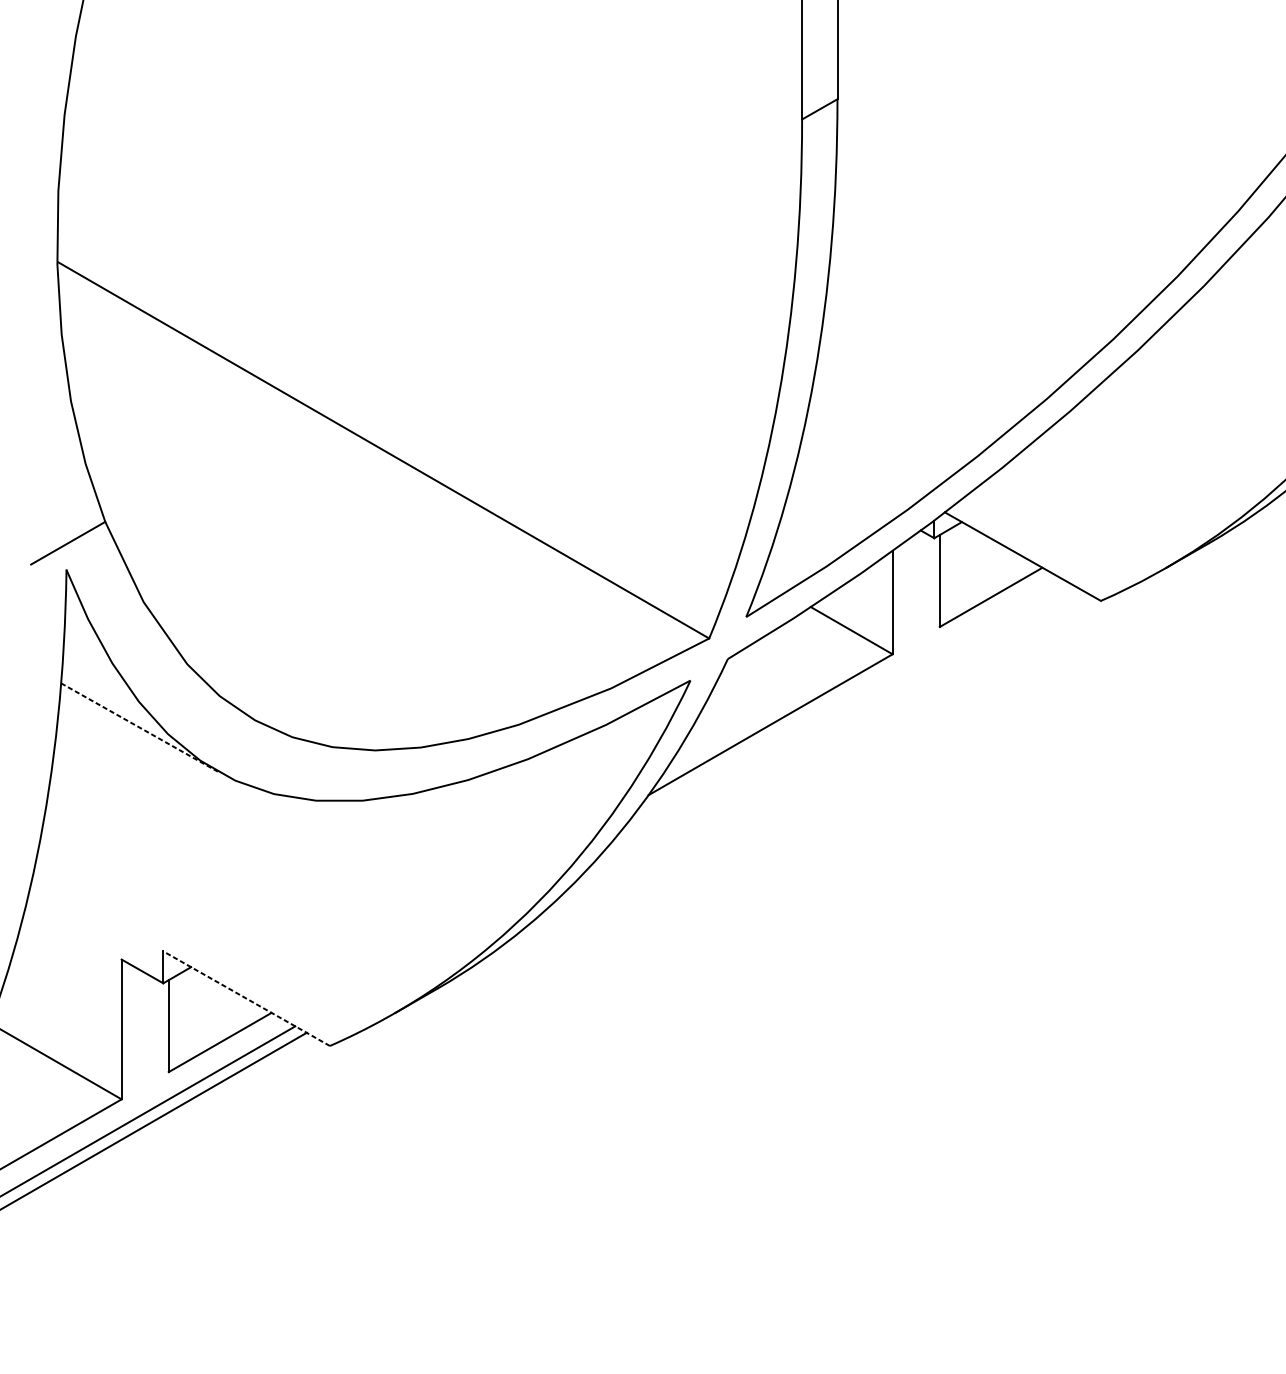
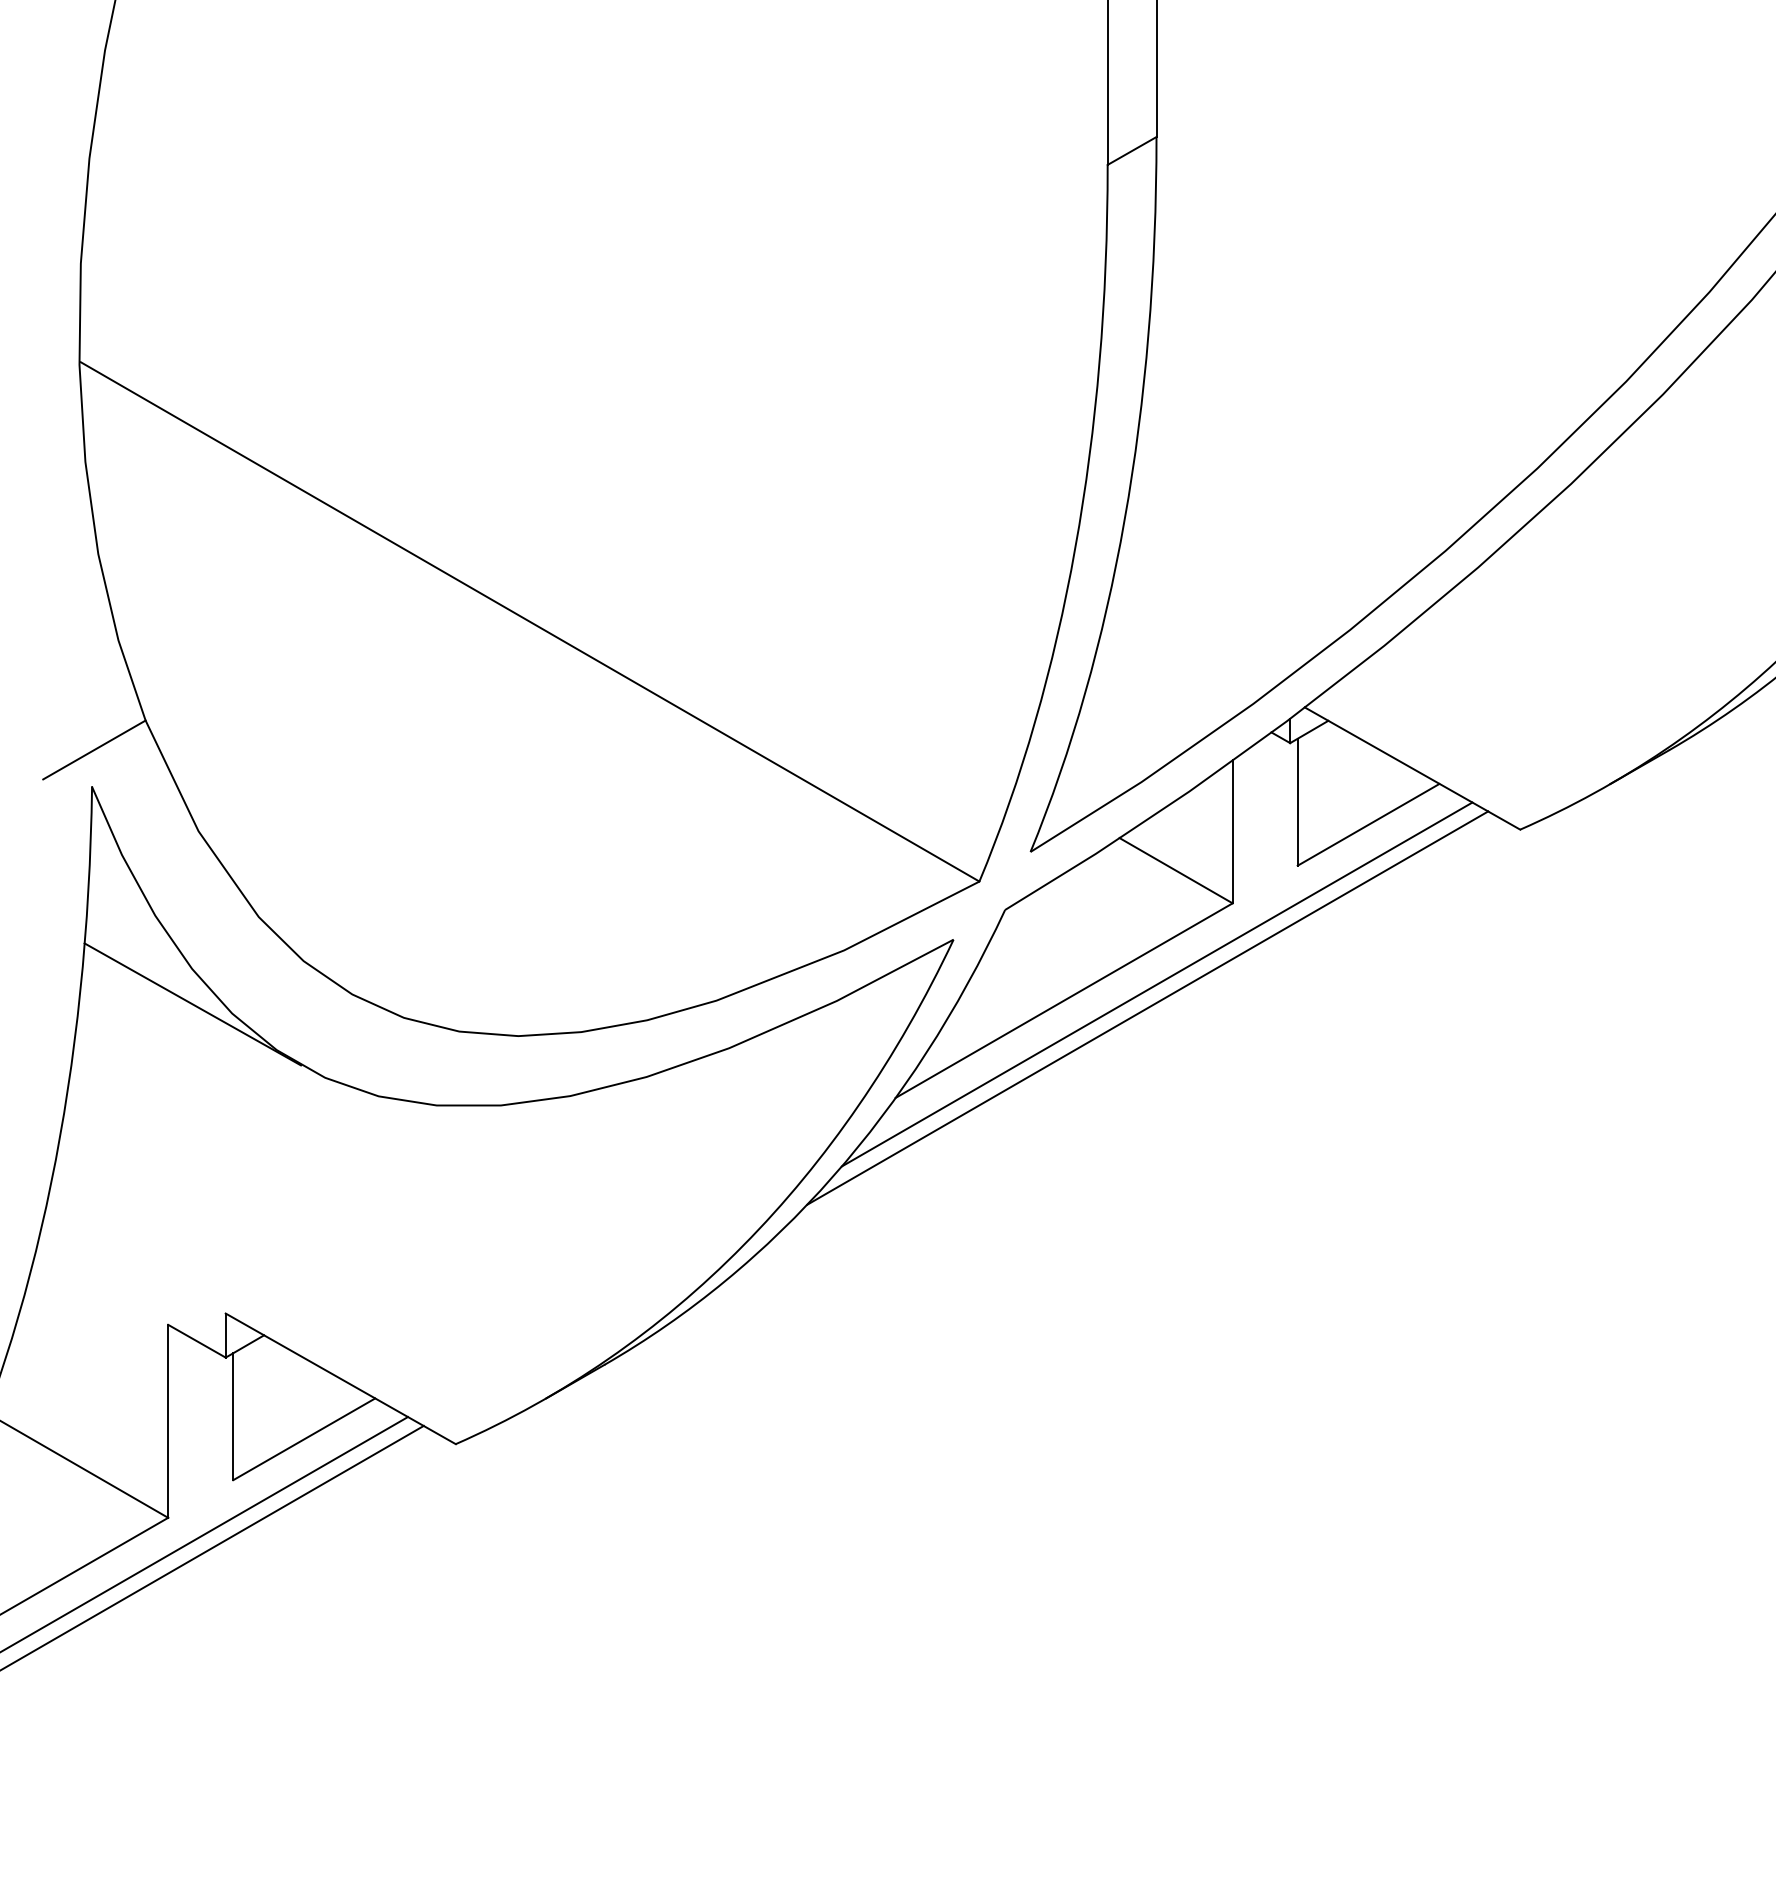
line: (837, 713) -> (1156, 984), added
line: (139, 727) -> (193, 1004), dashed -> solid
line: (830, 729) -> (1147, 1007), added
line: (246, 998) -> (340, 1378), dashed -> solid

